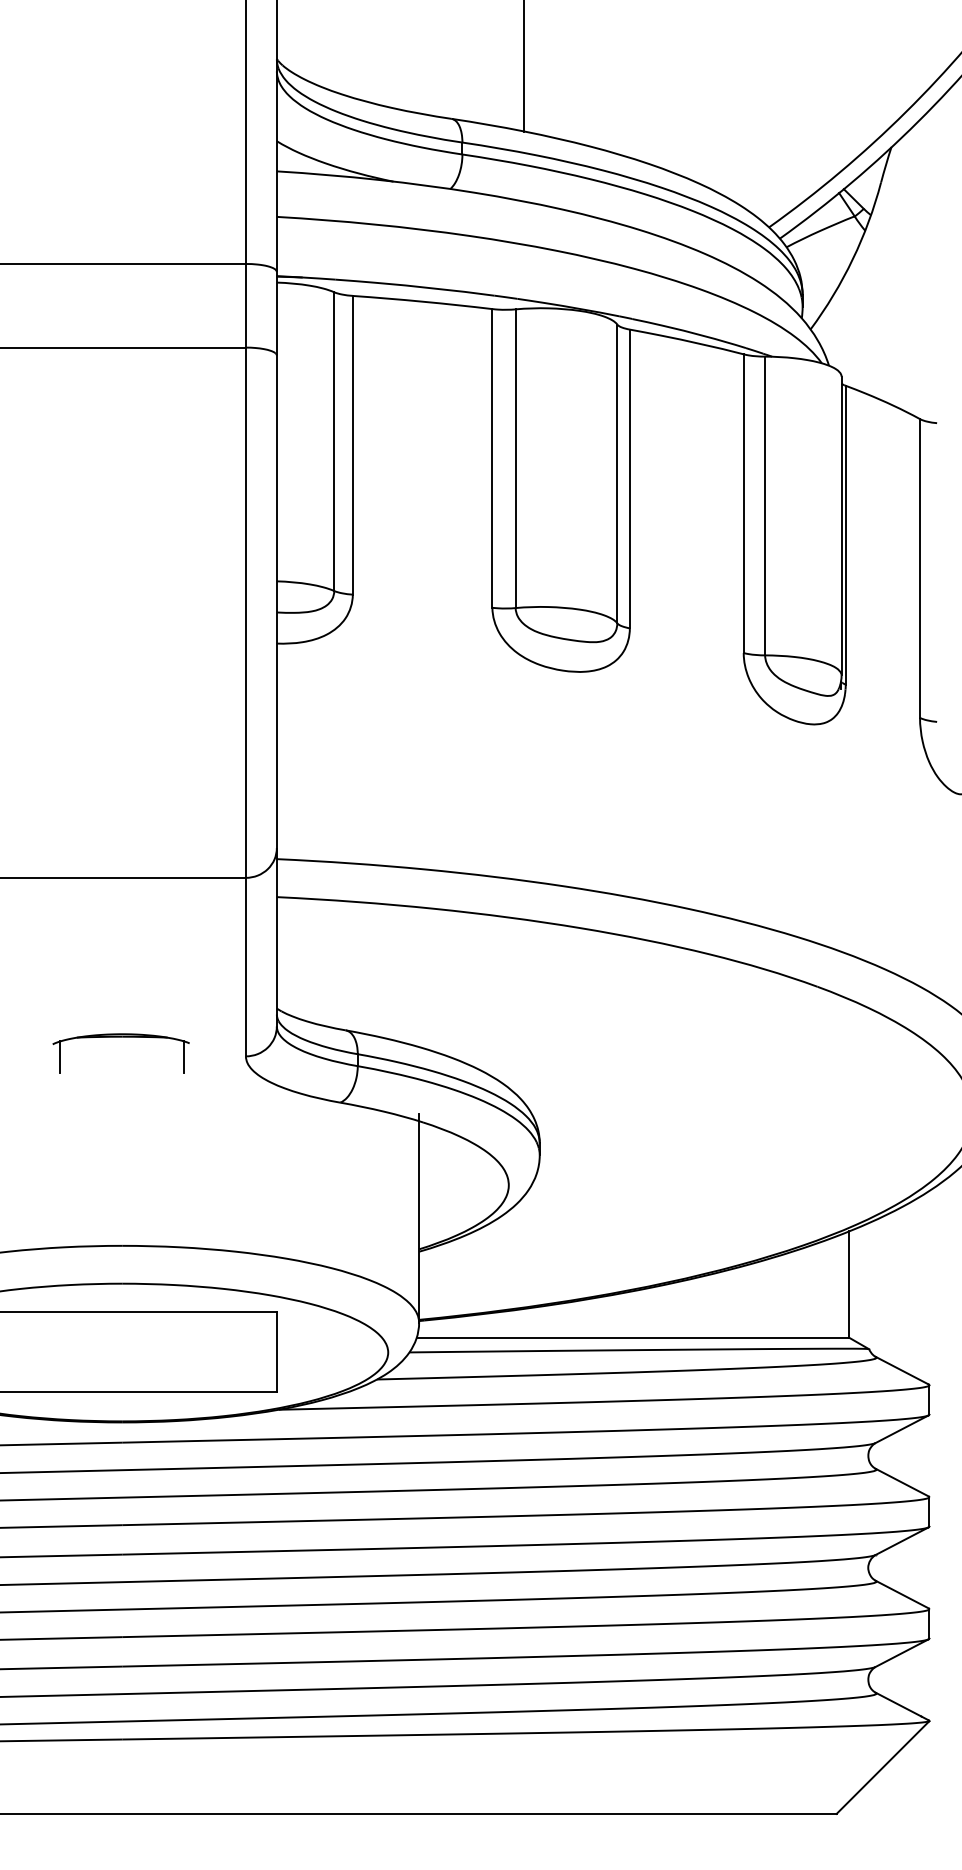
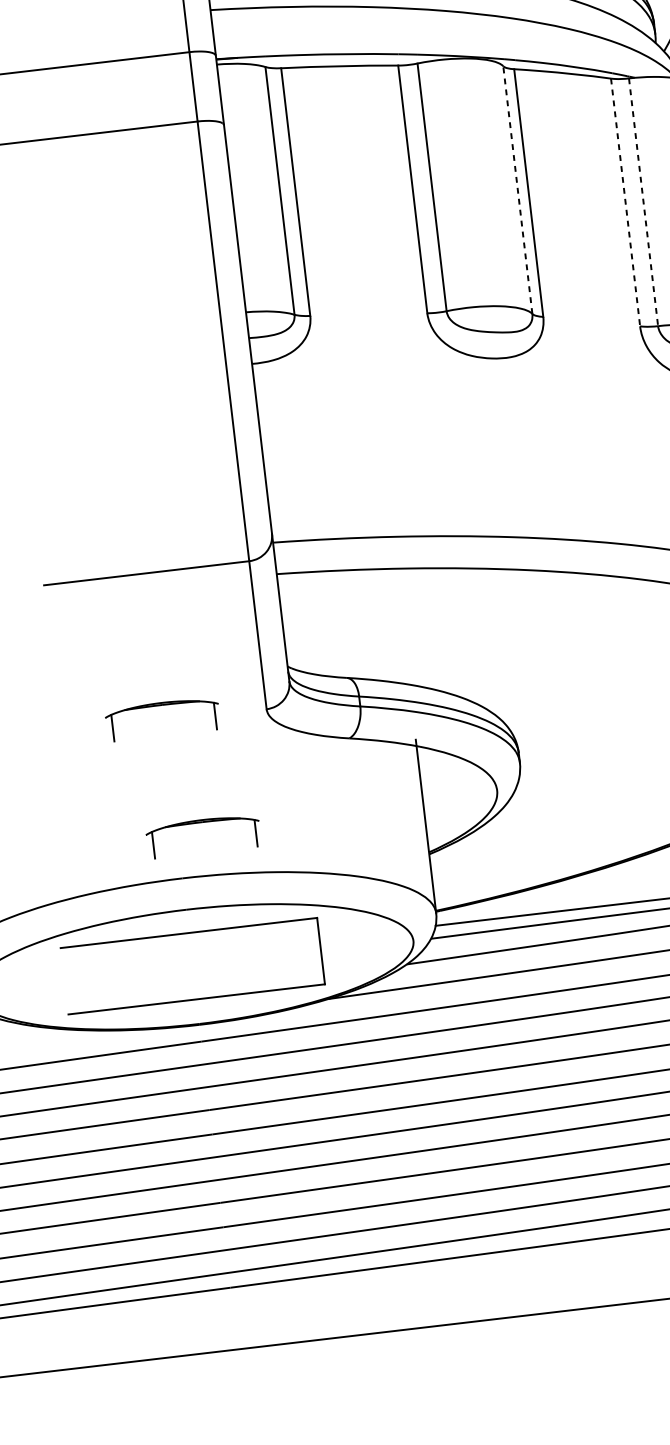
line: (617, 473) -> (517, 189), solid -> dashed
line: (743, 504) -> (625, 203), solid -> dashed
line: (765, 506) -> (643, 202), solid -> dashed
part: (152, 1182) -> (201, 822), added

